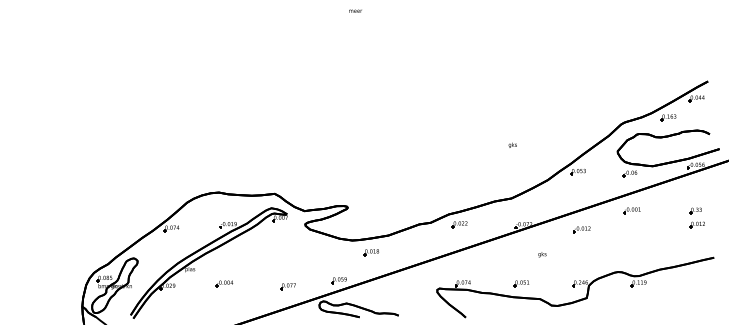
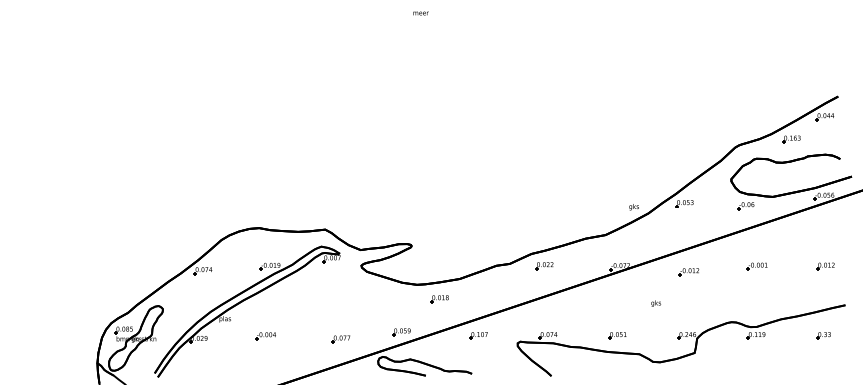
text: (512, 145) -> (633, 207), moved
part: (631, 210) -> (756, 266), moved
part: (695, 210) -> (823, 335), moved
text: (542, 254) -> (656, 303), moved
part: (404, 283) -> (478, 335), added

